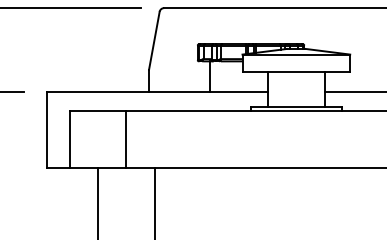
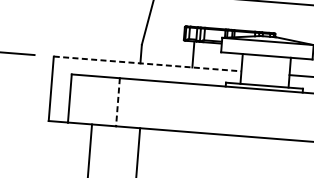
line: (157, 91) -> (147, 63), solid -> dashed
line: (126, 140) -> (118, 103), solid -> dashed

